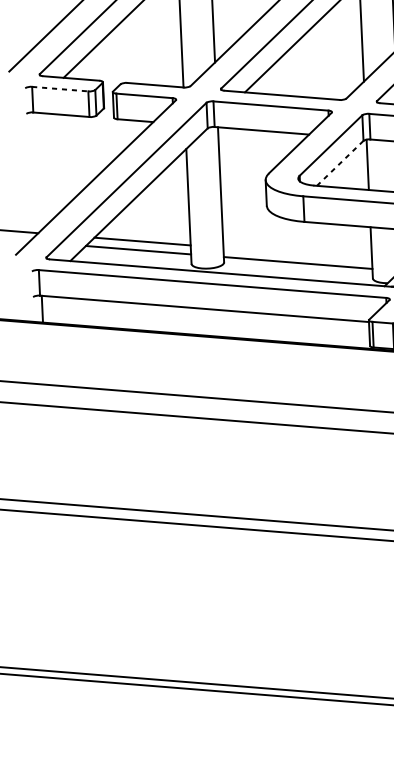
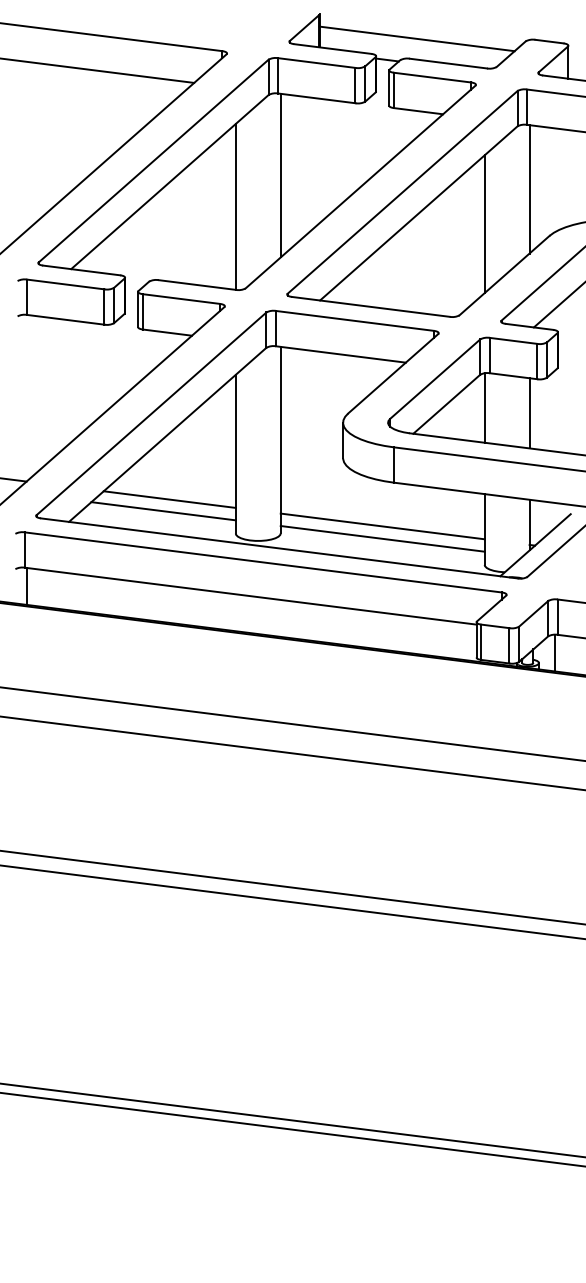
line: (60, 89) -> (65, 284), dashed -> solid
line: (339, 163) -> (446, 404), dashed -> solid
line: (297, 254) -> (382, 526), added

